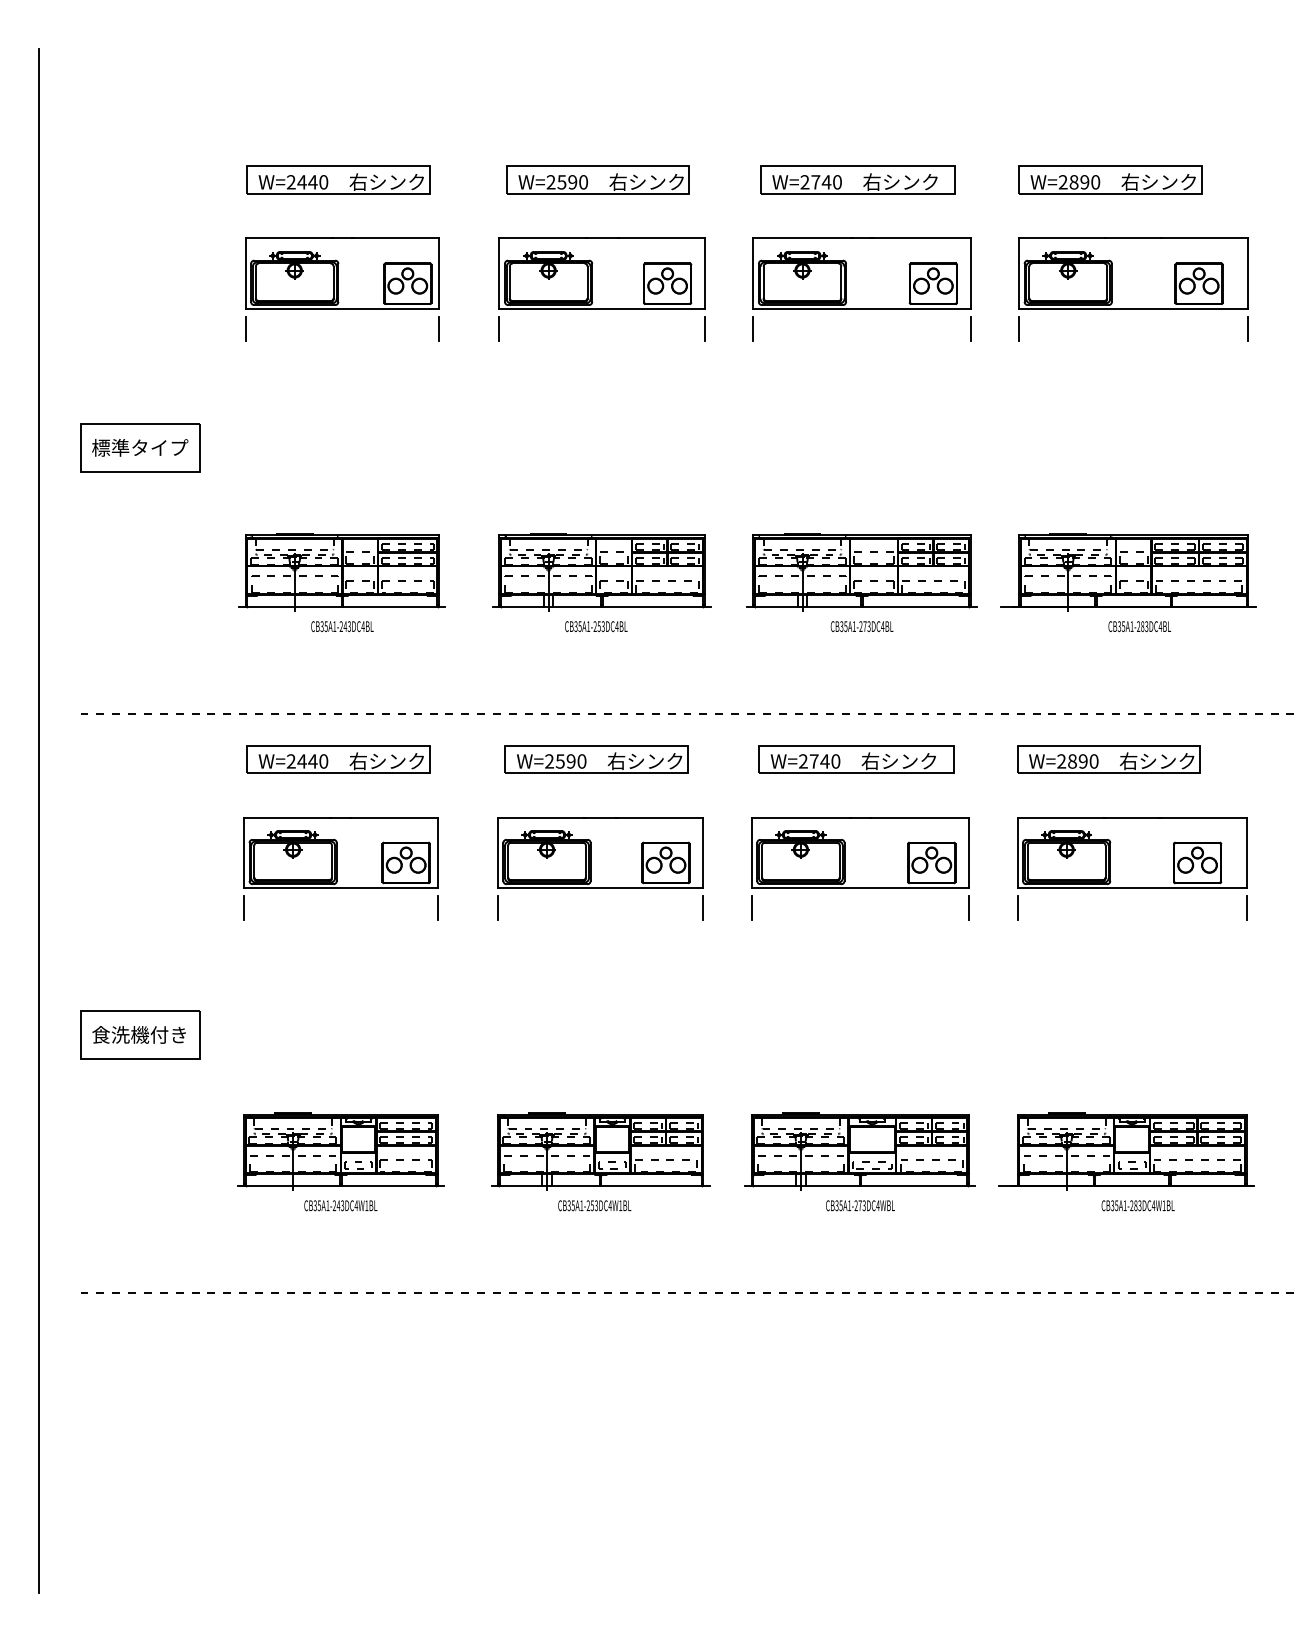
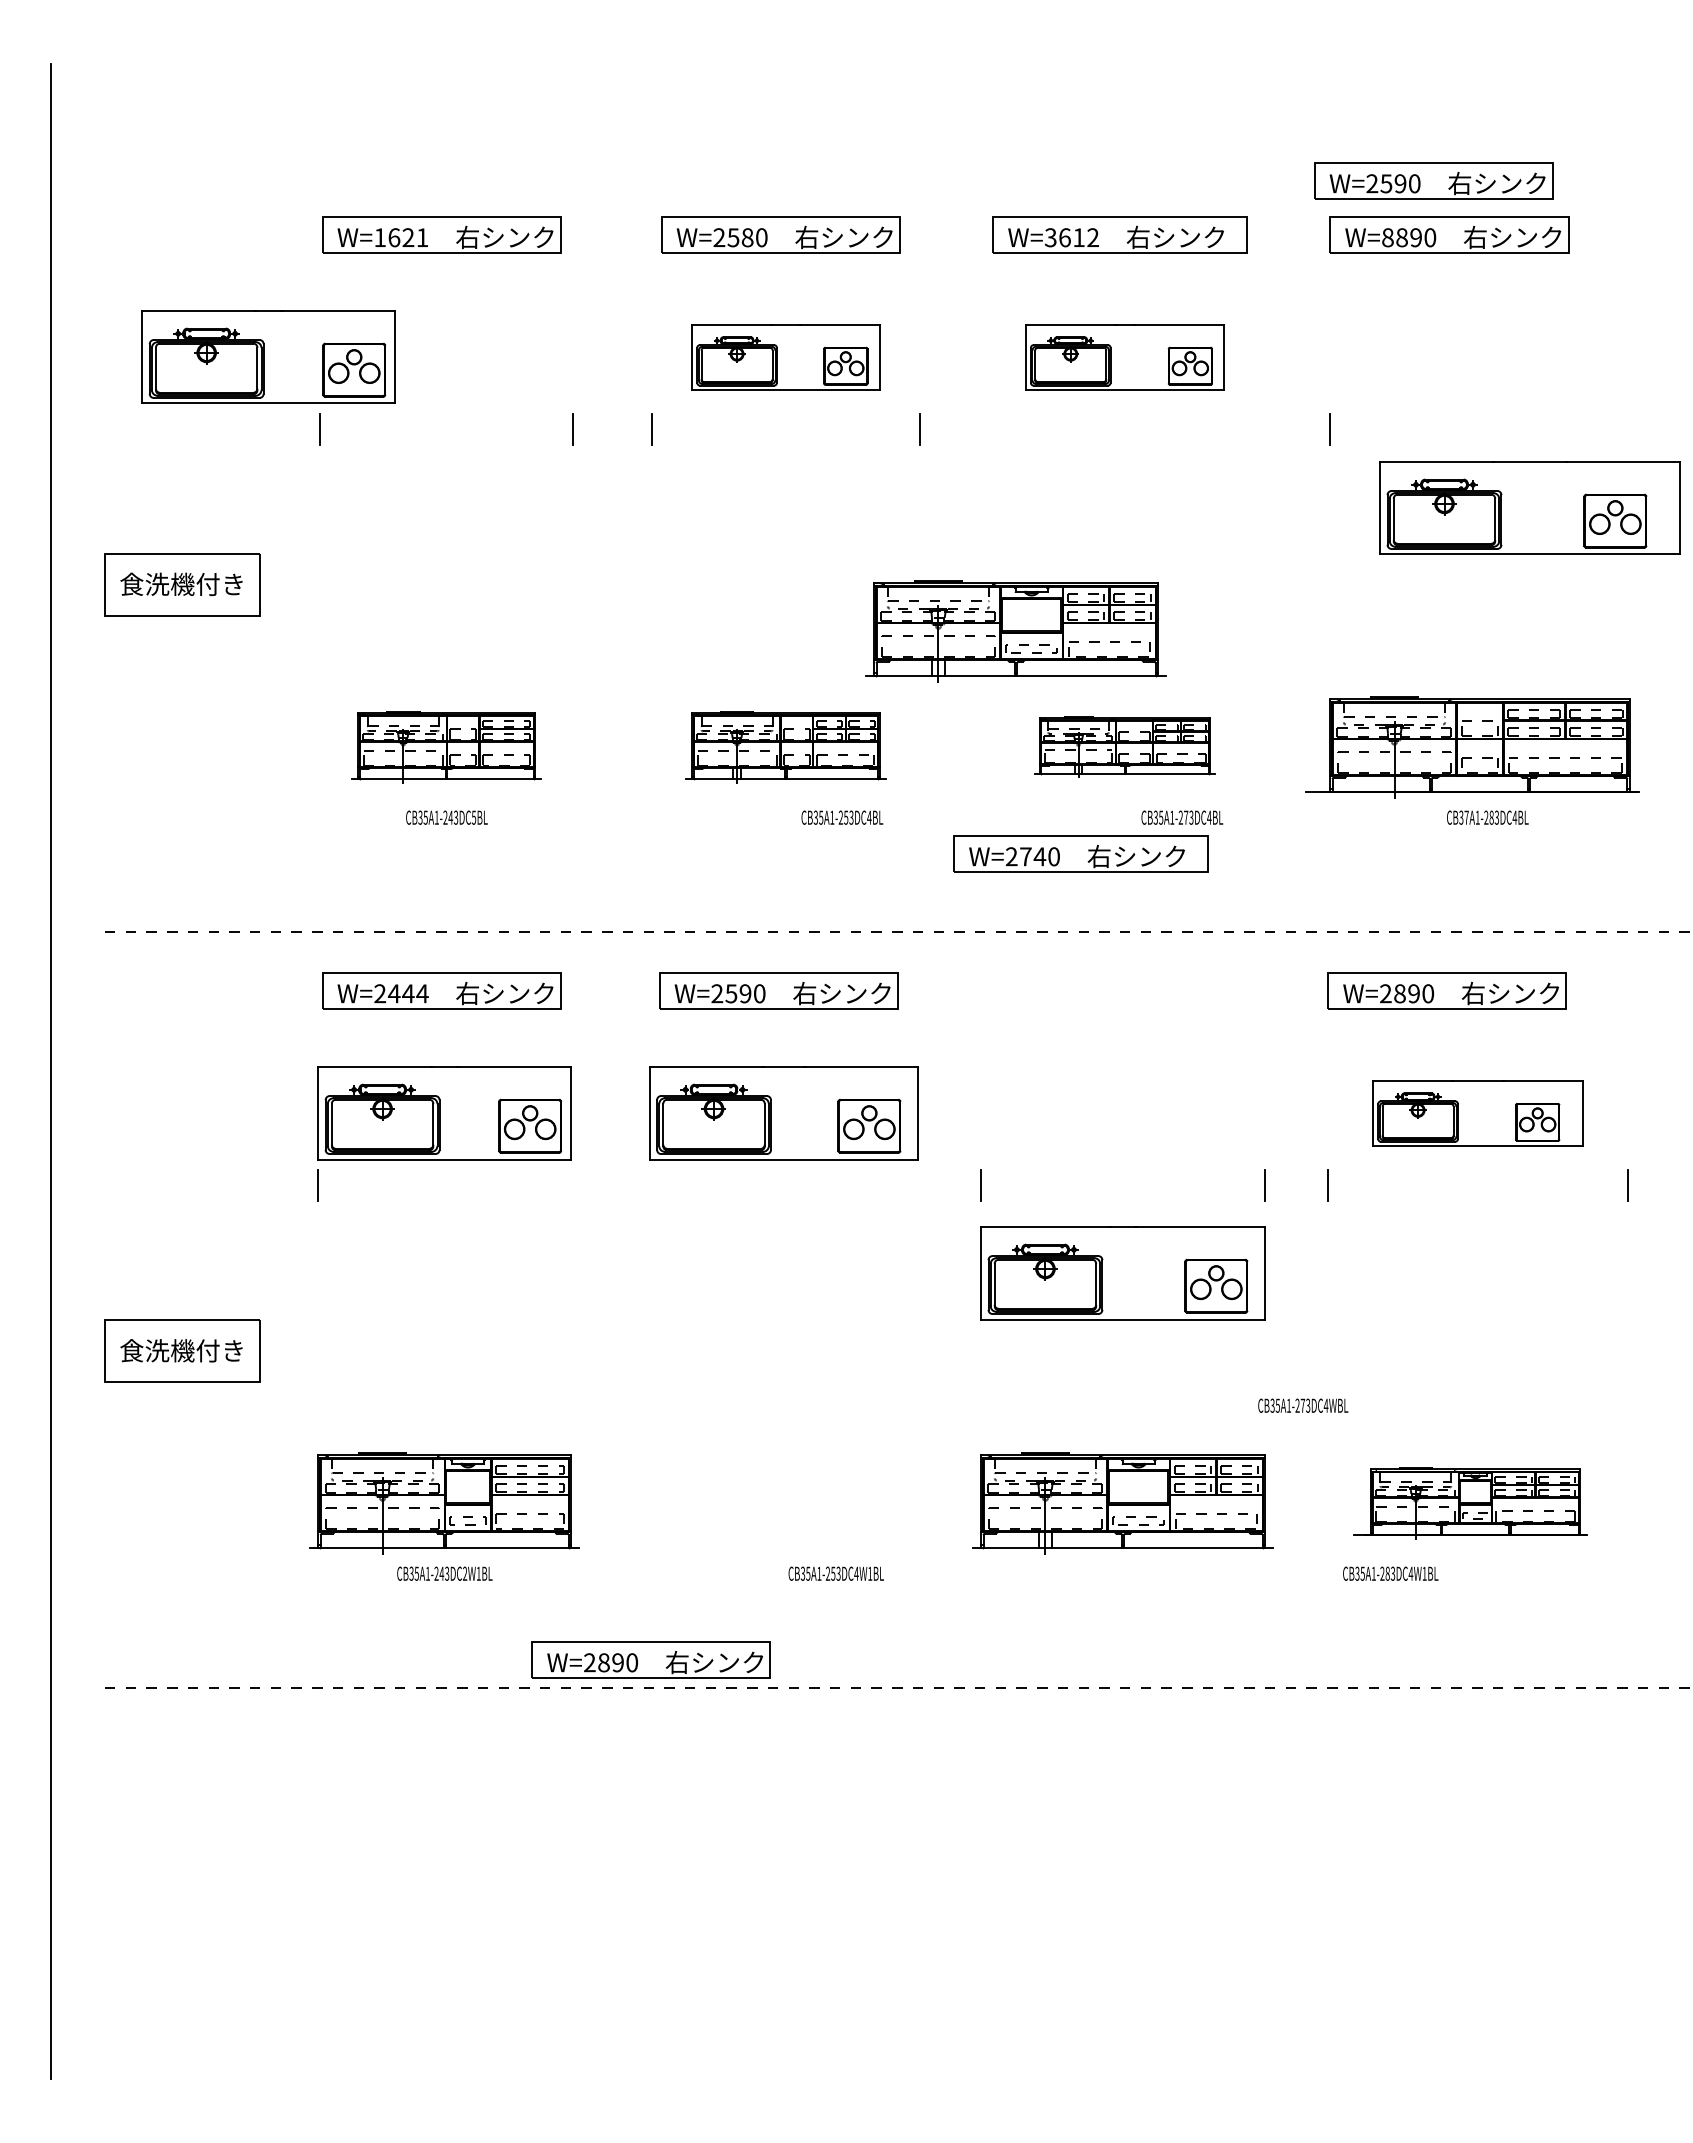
part: (1098, 138) -> (1433, 180), added
text: (307, 182) -> (401, 237), W=2440 -> W=1621
text: (572, 182) -> (747, 237), W=2590 -> W=2580
text: (820, 182) -> (1071, 237), W=2740 -> W=3612
text: (1062, 182) -> (1387, 237), W=2890 -> W=8890
part: (342, 273) -> (268, 356), moved
part: (601, 273) -> (785, 356), size x0.7
part: (861, 273) -> (1124, 356), size x0.7
part: (1133, 273) -> (1529, 507), moved
line: (753, 328) -> (983, 428), removed
line: (970, 328) -> (1267, 428), removed
line: (1248, 328) -> (1629, 428), removed
text: (139, 447) -> (182, 584), 標準タイプ -> 食洗機付き
part: (777, 483) -> (1015, 631), added
part: (342, 572) -> (446, 747), size x0.7
part: (601, 572) -> (785, 747), size x0.7
part: (861, 572) -> (1124, 747), size x0.6
text: (362, 626) -> (473, 817), CB35A1-243DC4BL -> CB35A1-243DC5BL
text: (596, 626) -> (842, 817), moved
text: (862, 626) -> (1182, 817), moved
text: (1123, 626) -> (1466, 817), CB35A1-283DC4BL -> CB37A1-283DC4BL
part: (856, 758) -> (1080, 853), moved
text: (323, 761) -> (422, 993), W=2440 -> W=2444
part: (859, 853) -> (1122, 1273), moved
part: (1131, 853) -> (1477, 1113), size x0.7
line: (703, 907) -> (918, 1184), removed
line: (437, 908) -> (570, 1185), removed
line: (497, 908) -> (649, 1185), removed
part: (600, 1151) -> (783, 1503), removed
part: (1126, 1151) -> (1470, 1503), size x0.7
text: (355, 1205) -> (464, 1573), CB35A1-243DC4W1BL -> CB35A1-243DC2W1BL
text: (594, 1205) -> (835, 1573), moved
text: (860, 1205) -> (1303, 1405), moved
text: (1137, 1205) -> (1390, 1573), moved
part: (498, 1271) -> (650, 1659), added

